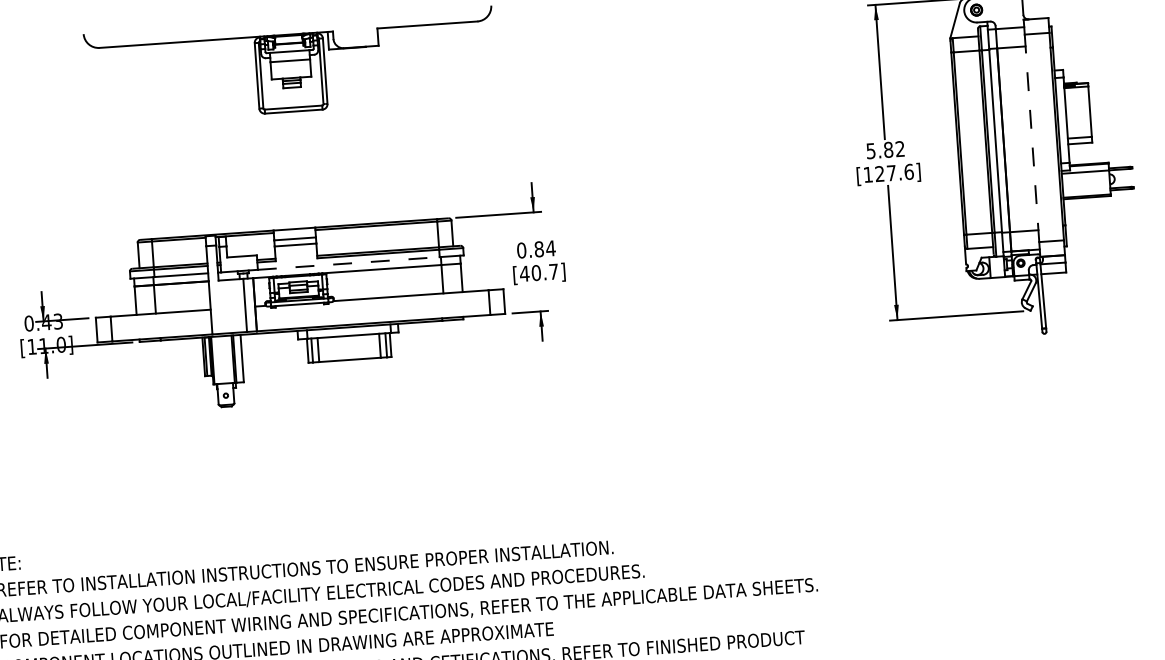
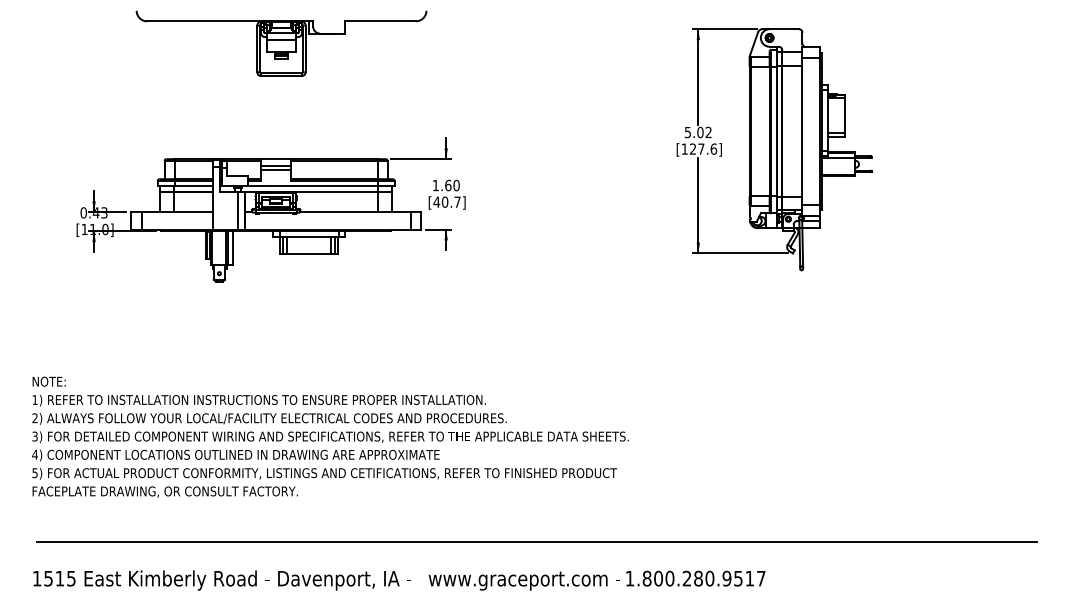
line: (1032, 138) -> (802, 131), dashed -> solid
text: (888, 149) -> (700, 132), 5.82 -> 5.02
text: (535, 249) -> (445, 185), 0.84 -> 1.60
line: (348, 263) -> (312, 186), dashed -> solid

